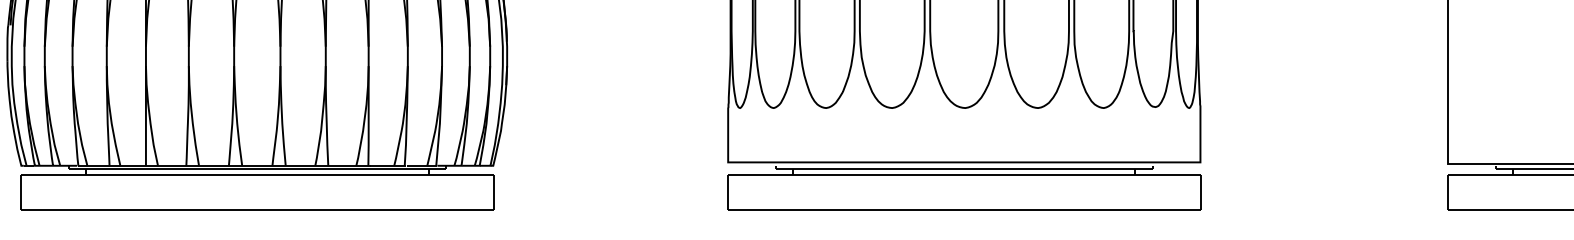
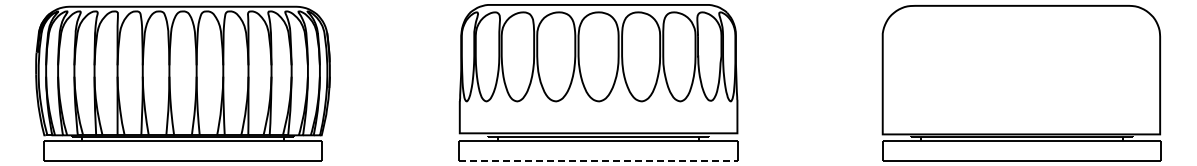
line: (965, 210) -> (599, 161), solid -> dashed

